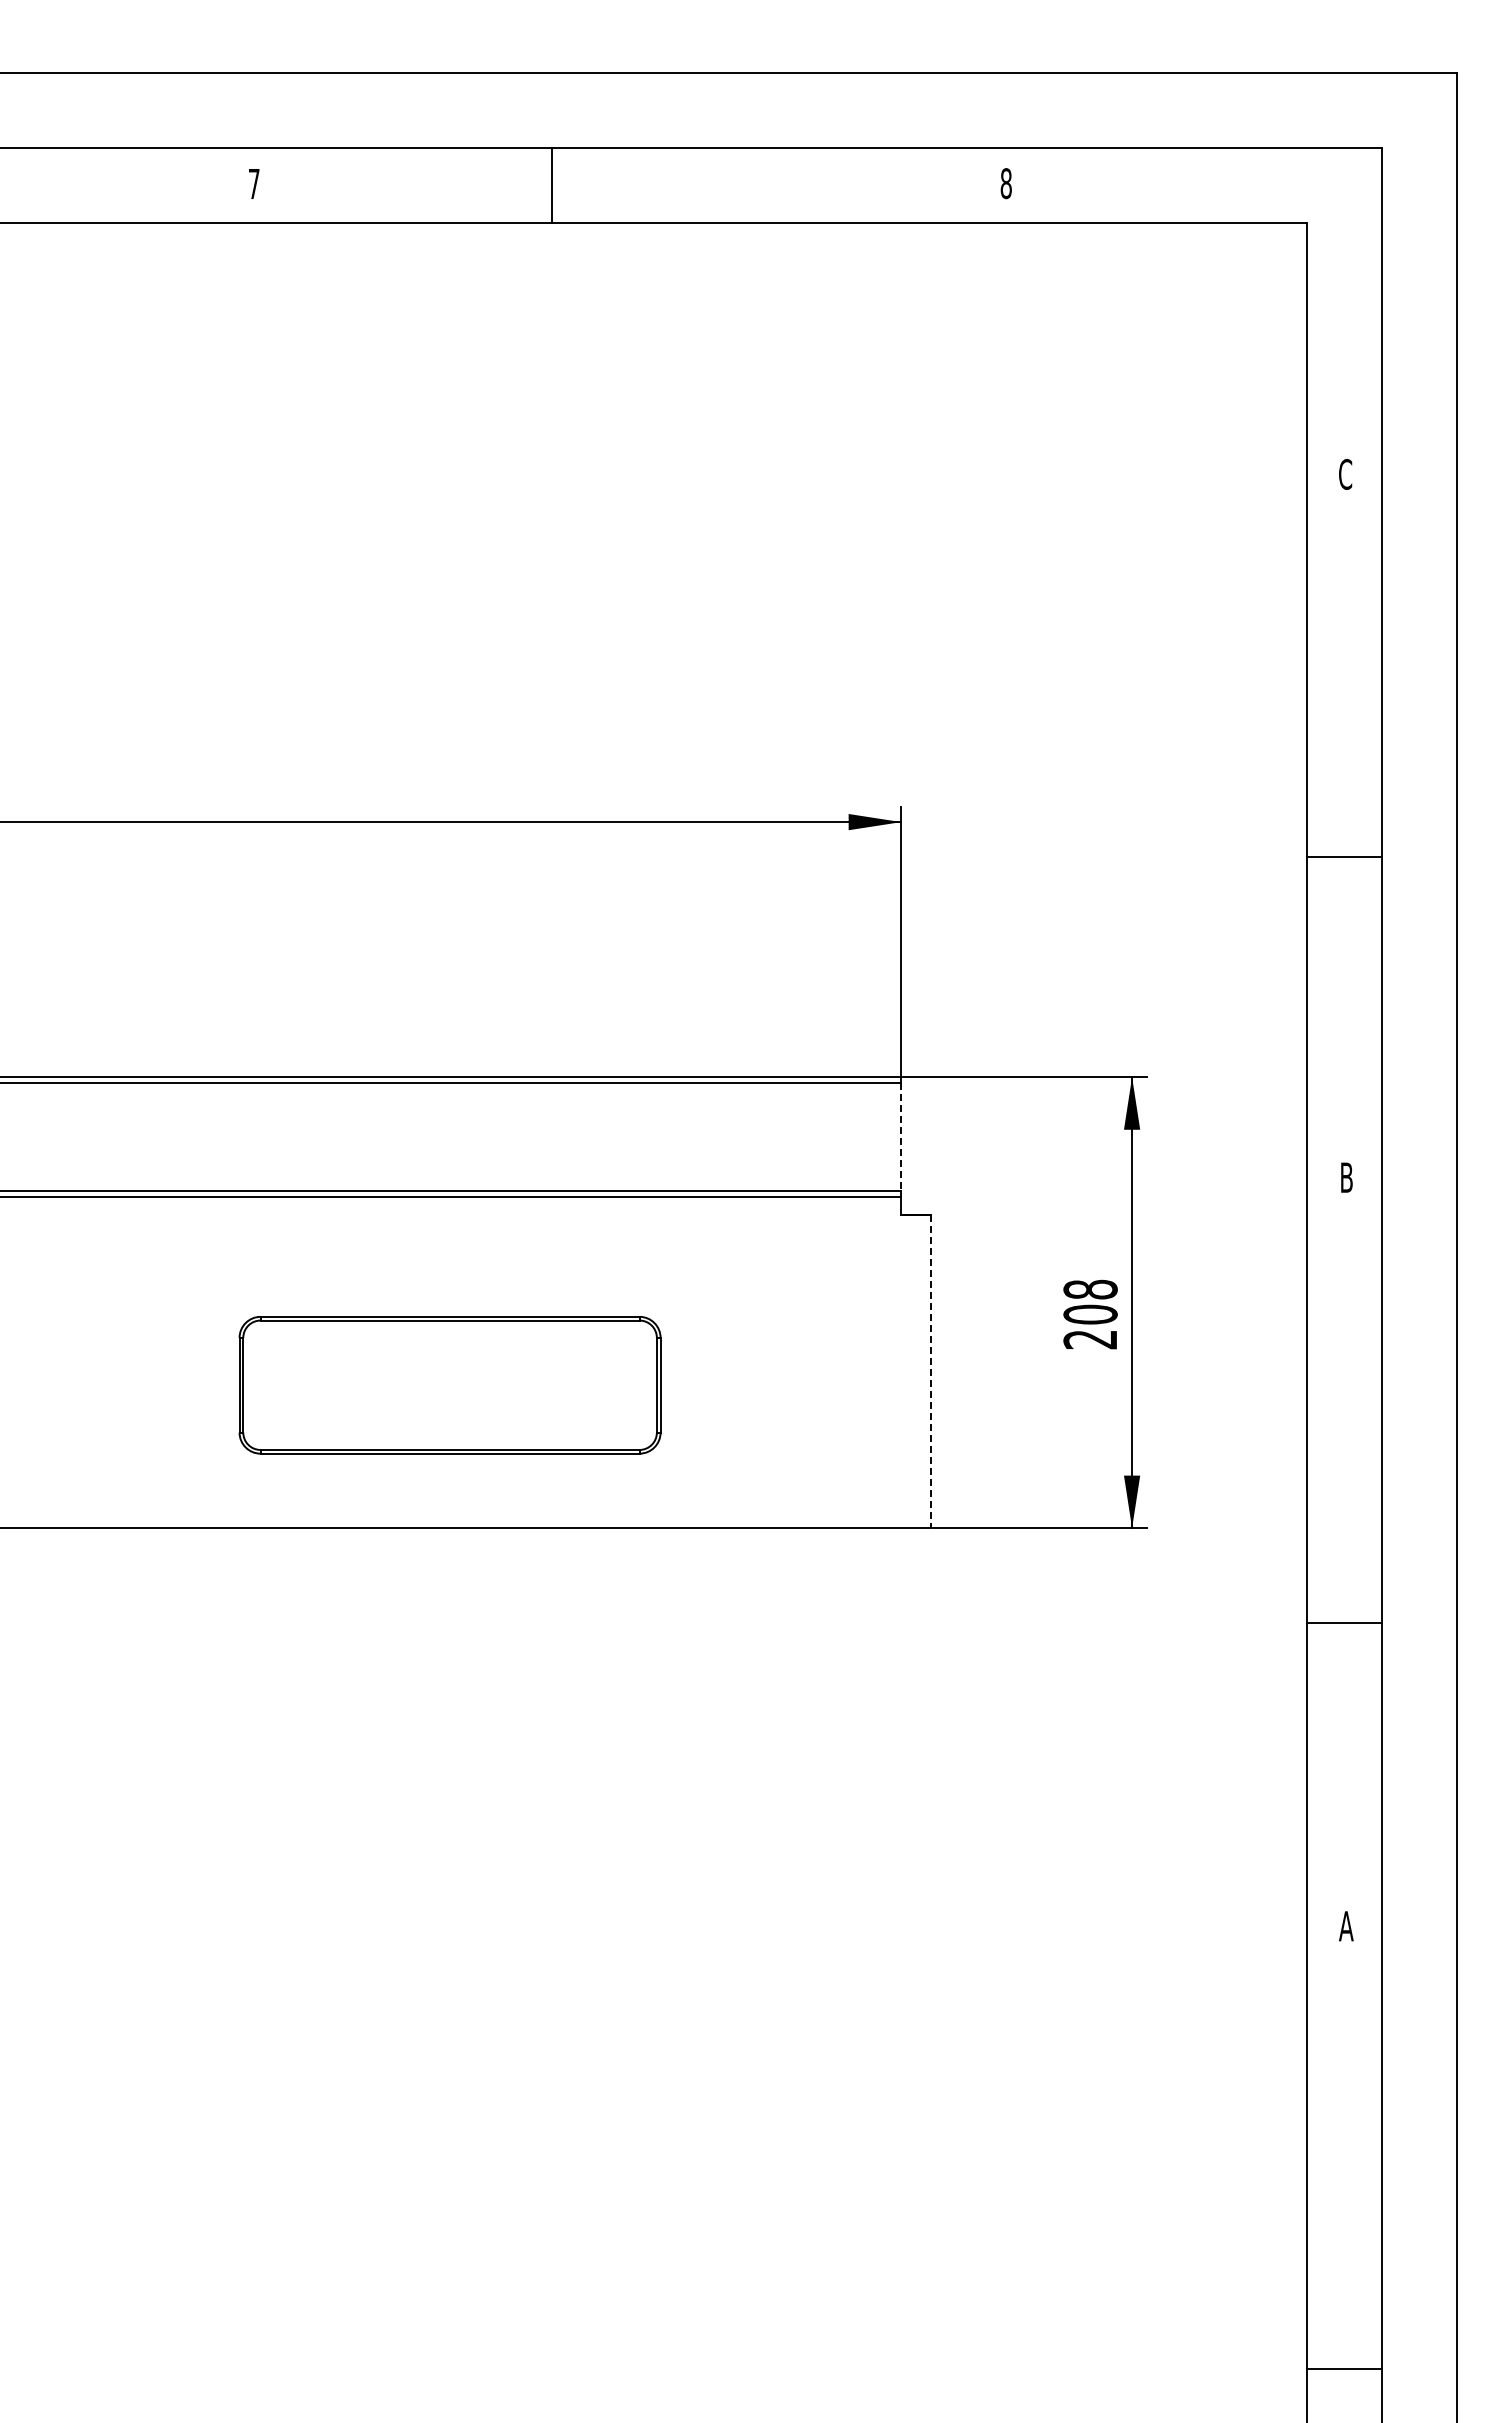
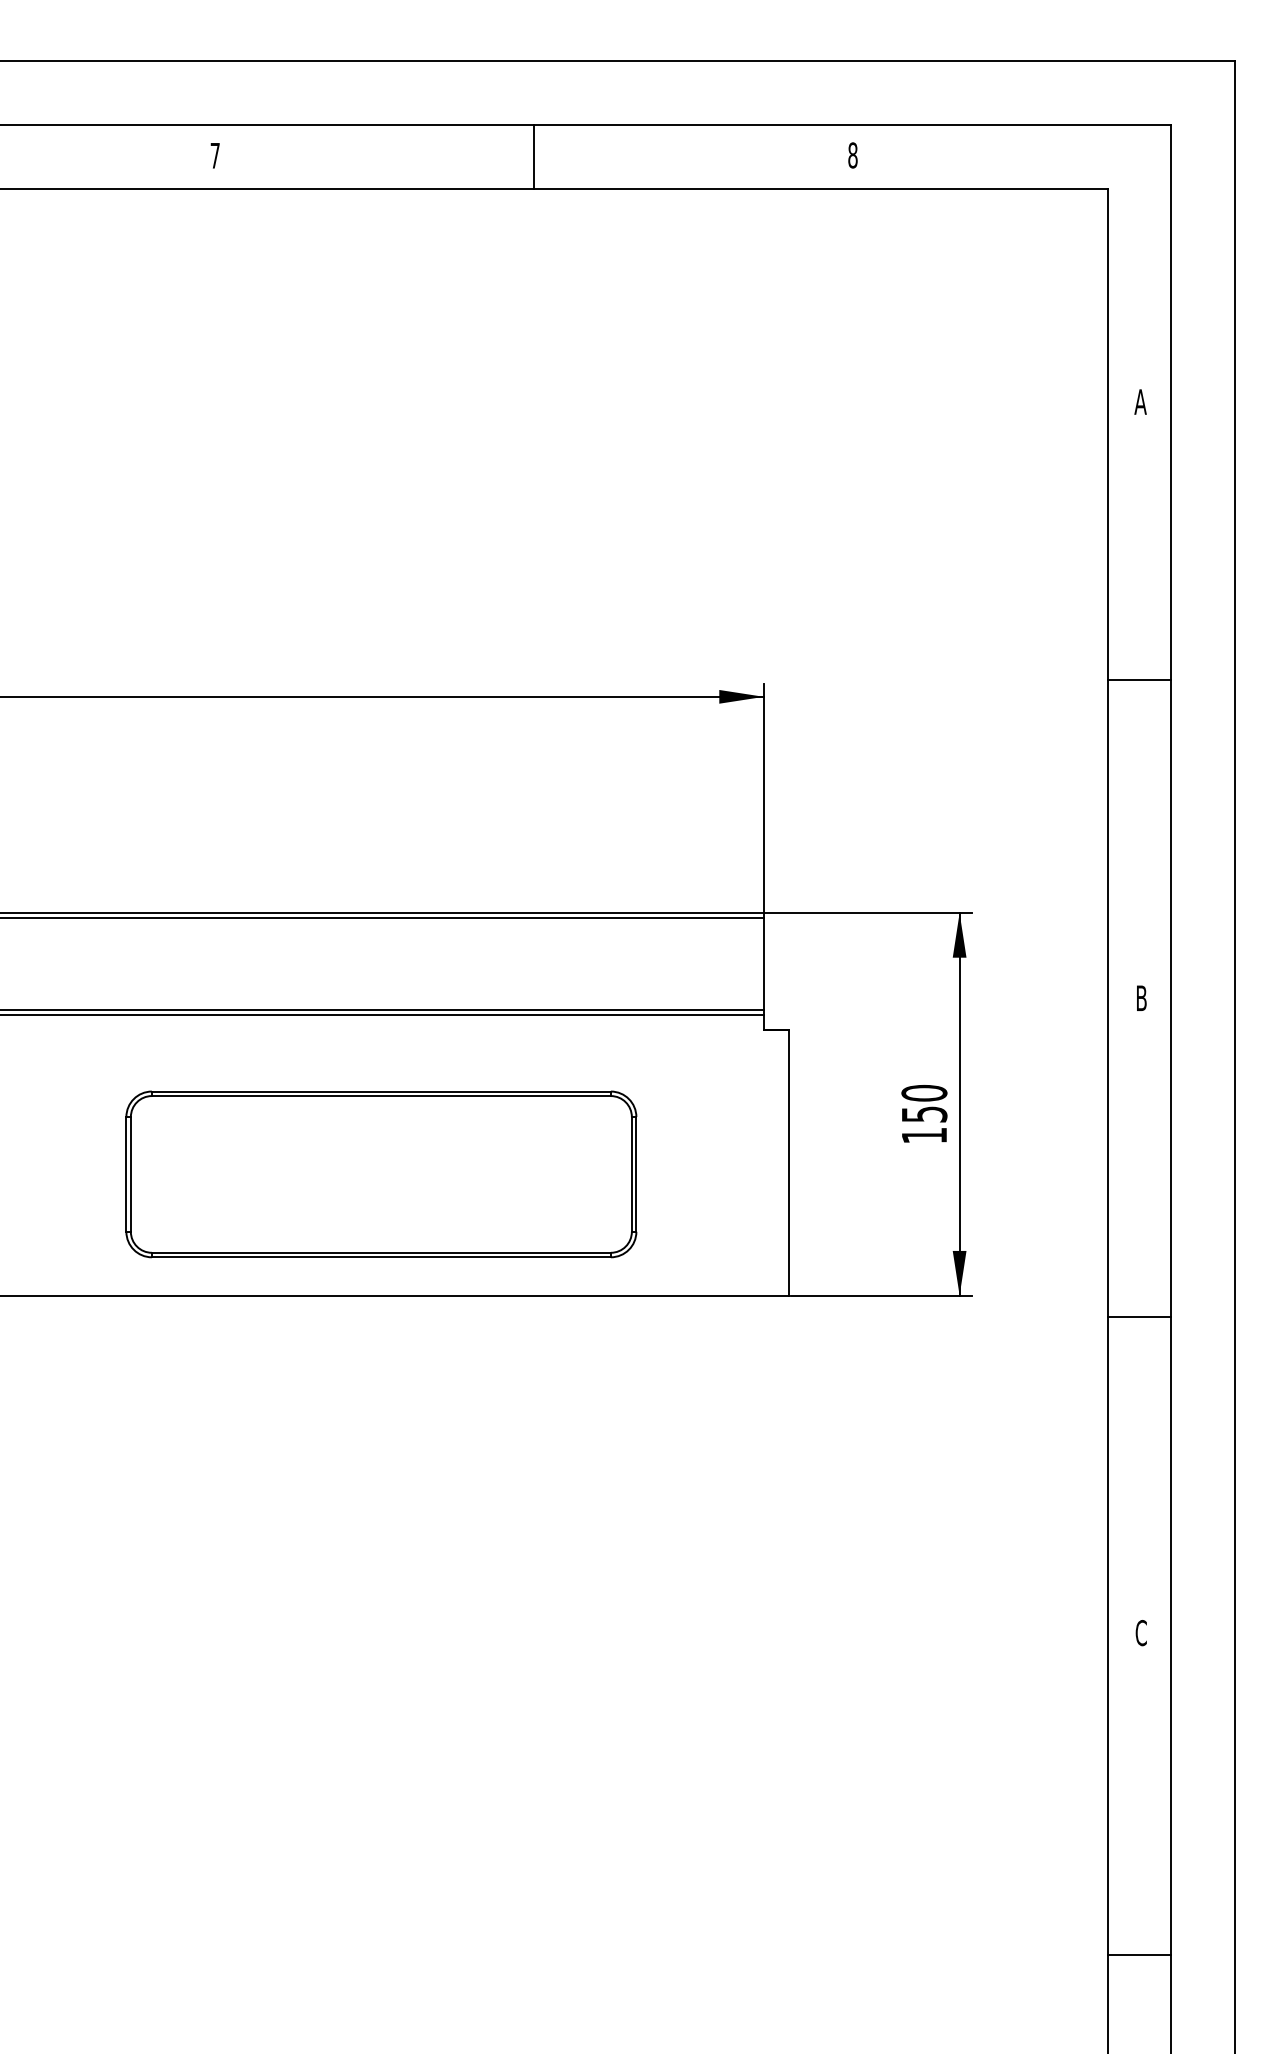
line: (551, 185) -> (533, 157), moved
text: (1345, 474) -> (1140, 402), C -> A
line: (1343, 856) -> (1138, 679), moved
line: (901, 1137) -> (764, 964), dashed -> solid
text: (1090, 1314) -> (924, 1114), 208 -> 150
line: (931, 1372) -> (789, 1163), dashed -> solid
part: (449, 1384) -> (380, 1173), size x1.43
line: (1343, 1622) -> (1138, 1316), moved
text: (1346, 1925) -> (1141, 1632), A -> C
line: (1343, 2368) -> (1138, 1954), moved

